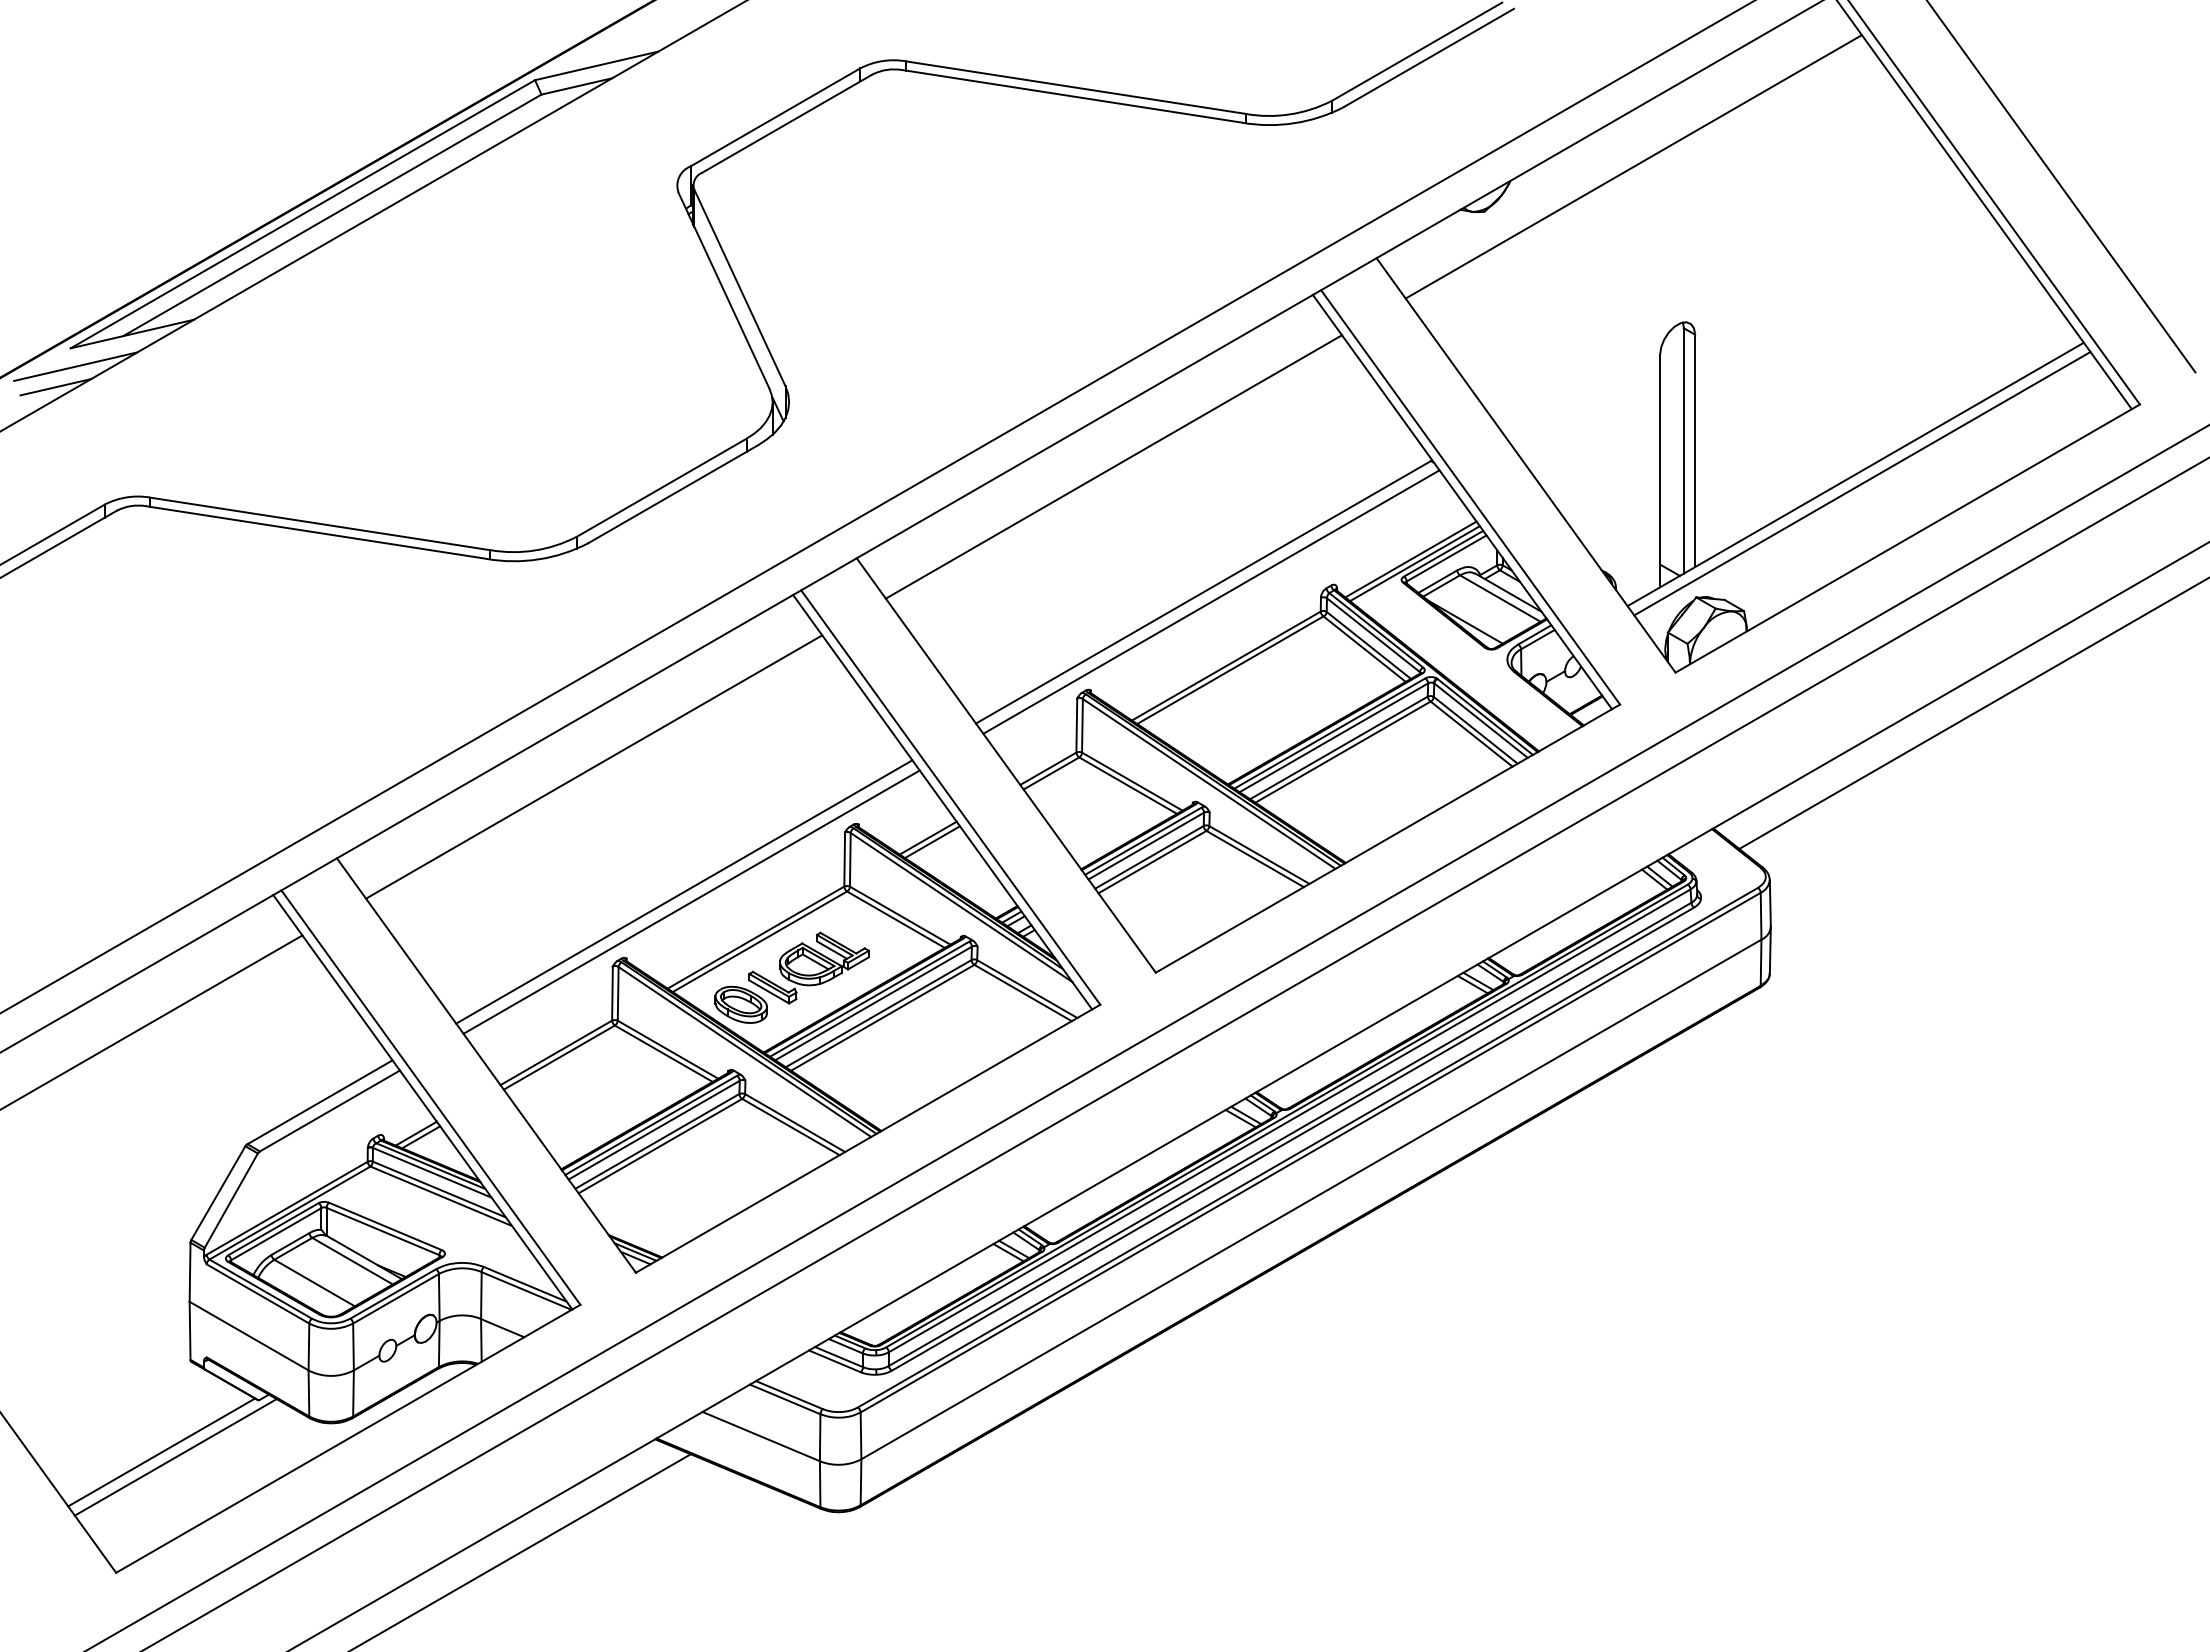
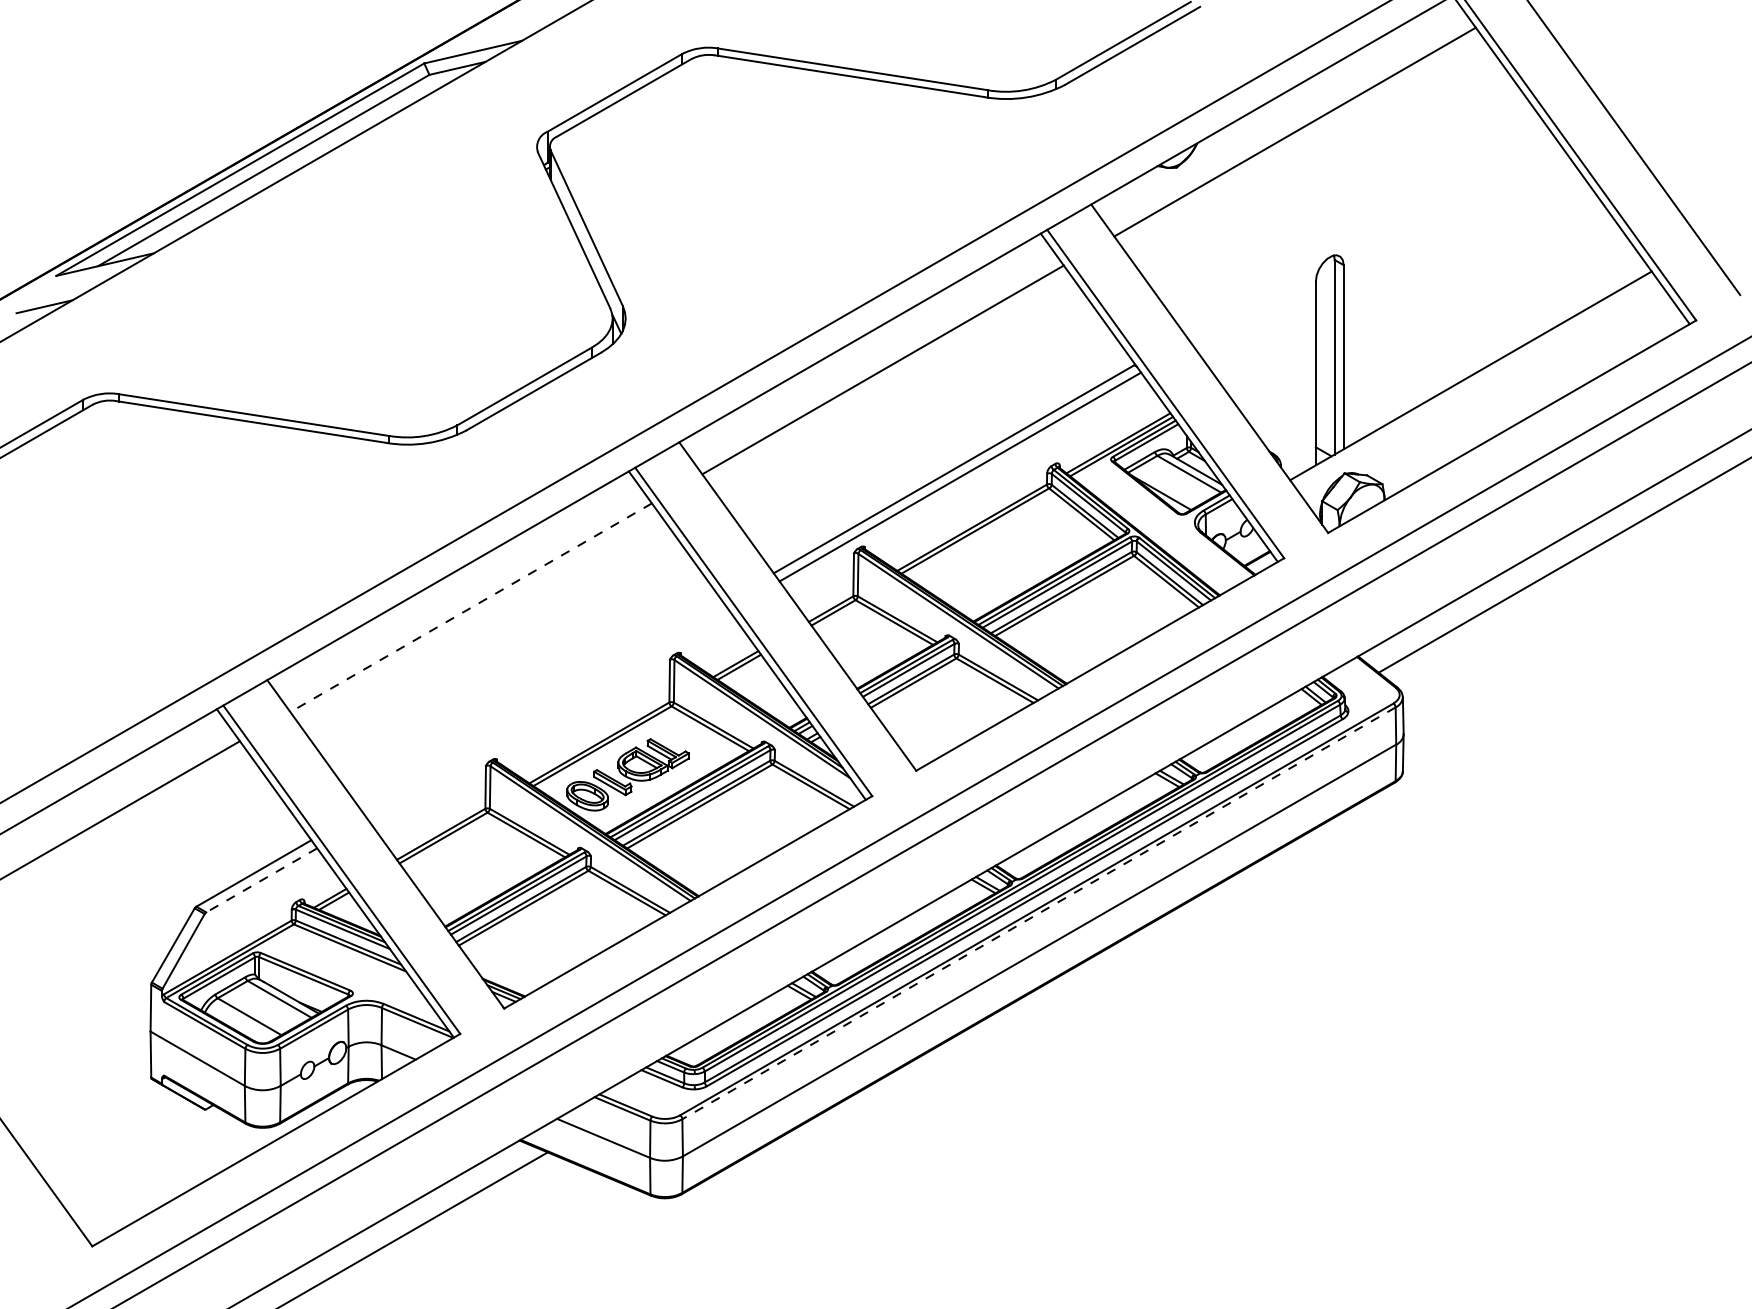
line: (75, 366) -> (60, 290), removed
line: (1862, 483) -> (1476, 383), removed
line: (593, 767) -> (470, 608), solid -> dashed
line: (684, 891) -> (542, 706), removed
line: (691, 901) -> (548, 714), removed
line: (329, 1111) -> (261, 880), solid -> dashed
line: (1310, 1152) -> (1038, 913), solid -> dashed
line: (161, 1452) -> (128, 1151), removed
line: (175, 1457) -> (139, 1154), removed

